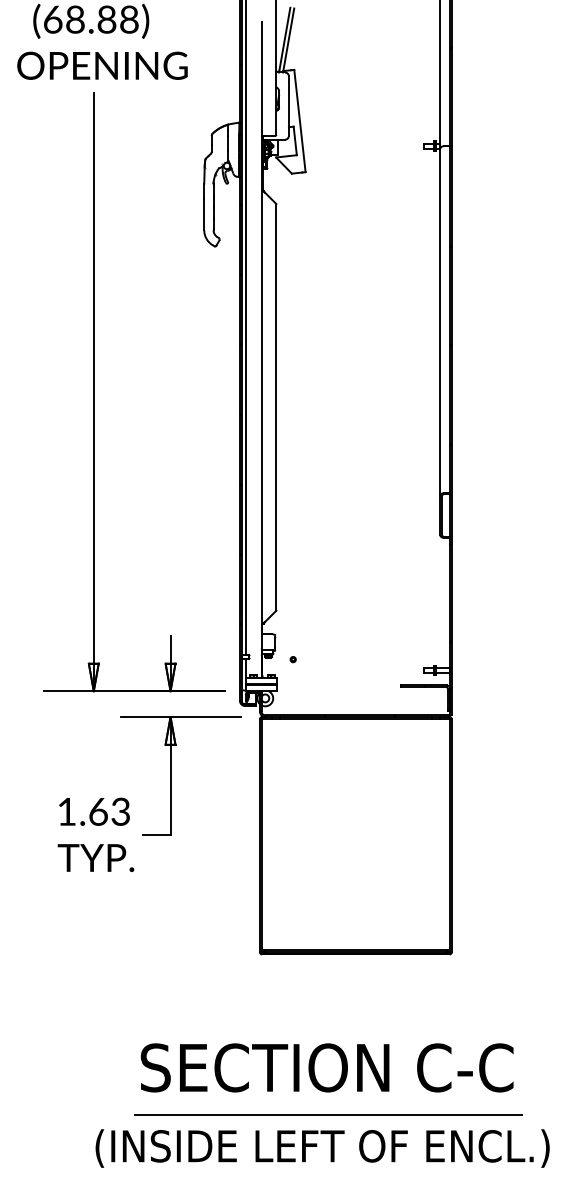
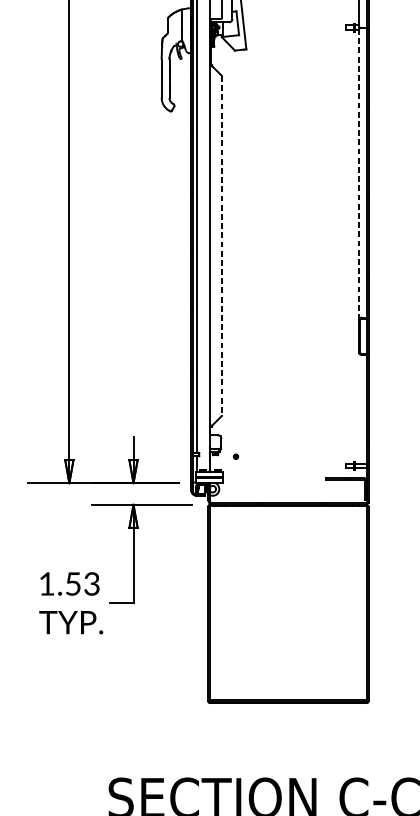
line: (440, 321) -> (359, 174), solid -> dashed
line: (276, 407) -> (222, 246), solid -> dashed
text: (98, 811) -> (73, 583), 1.63 -> 1.53

